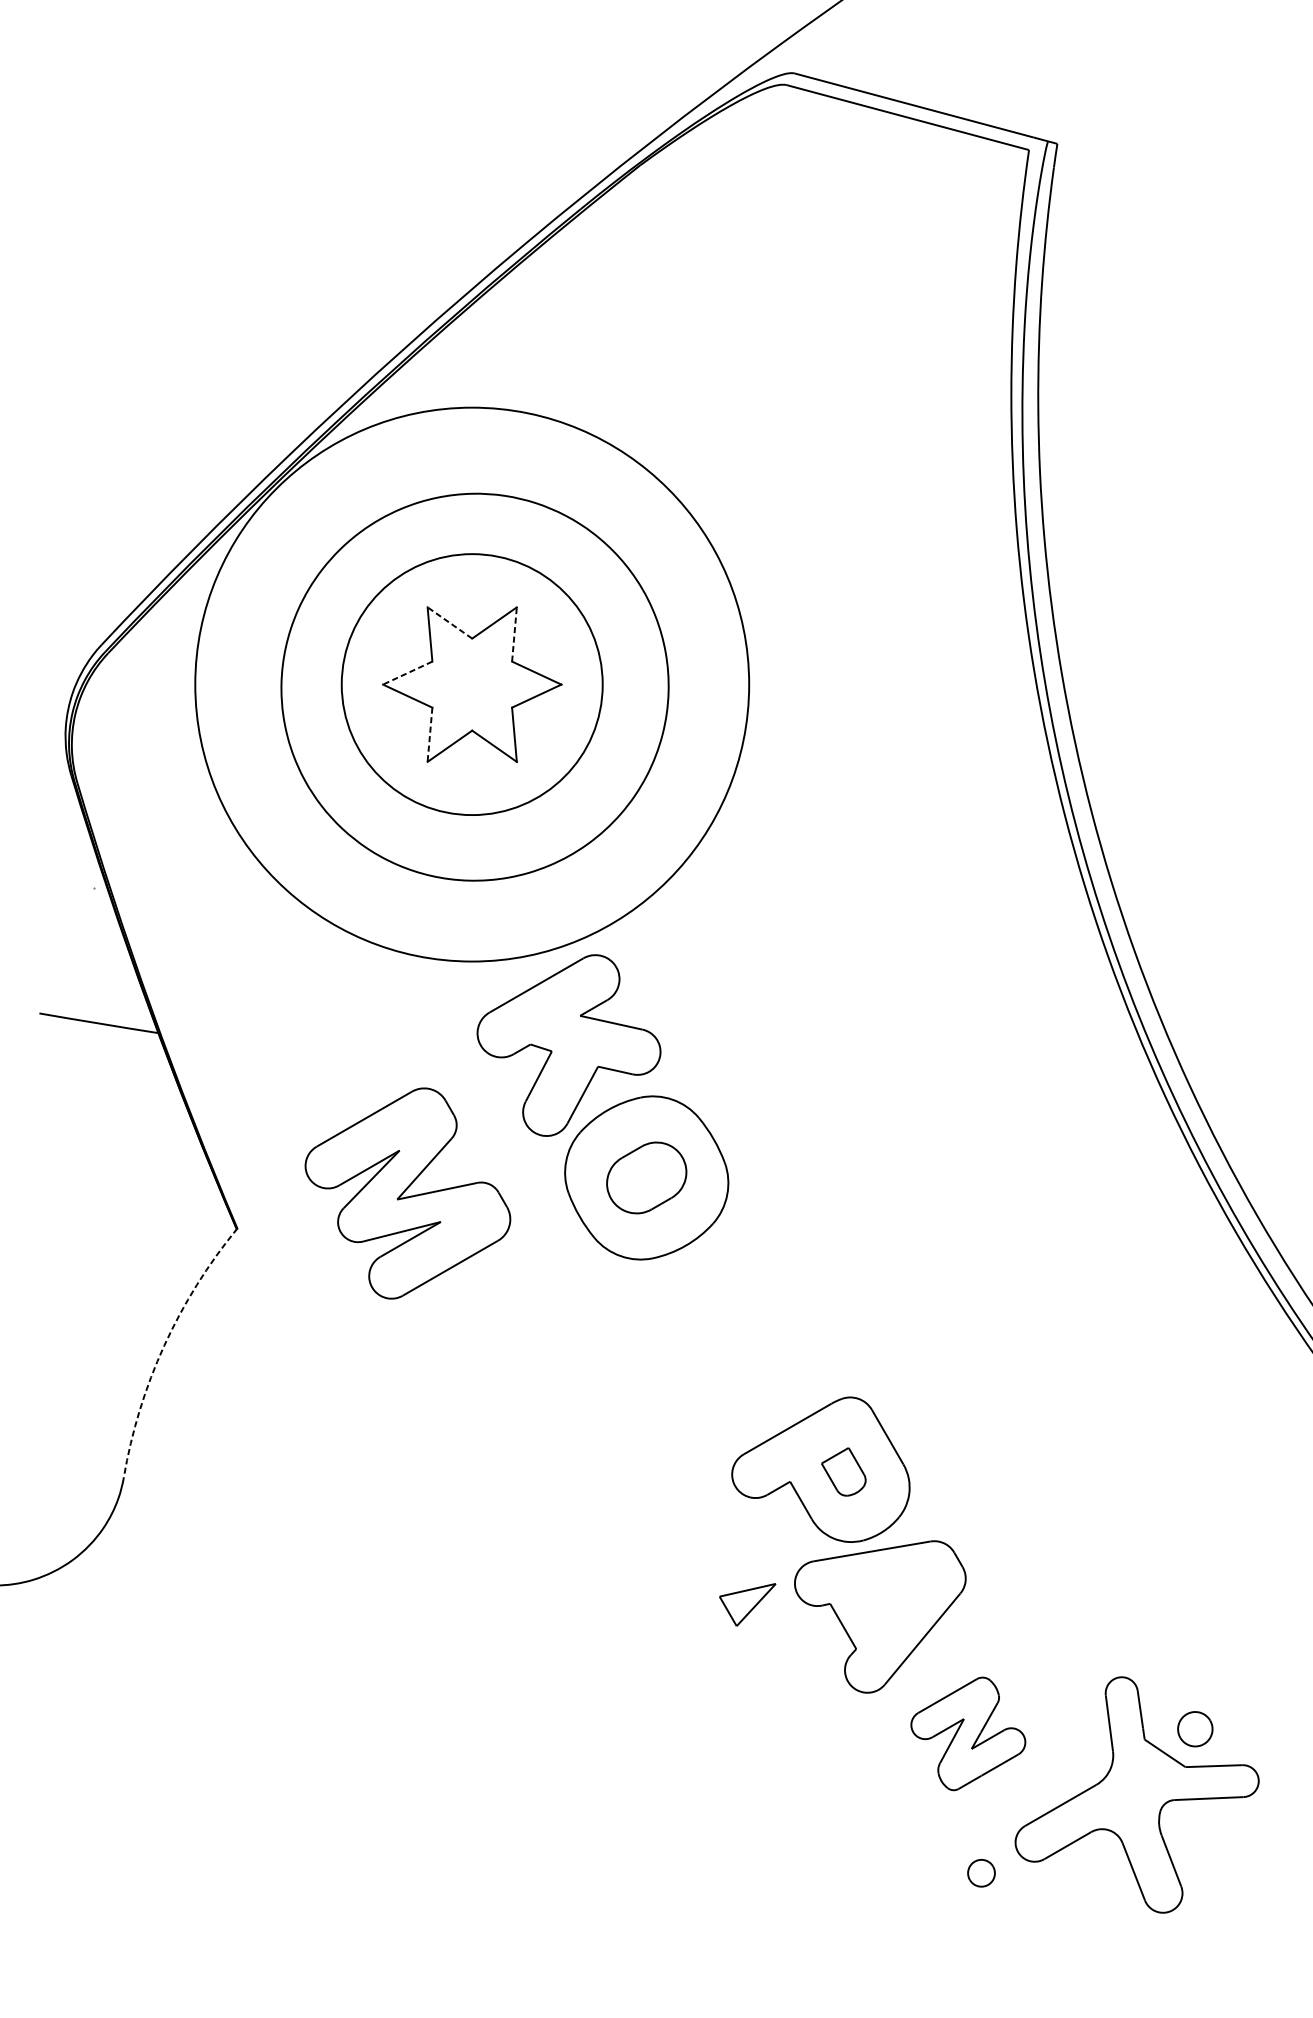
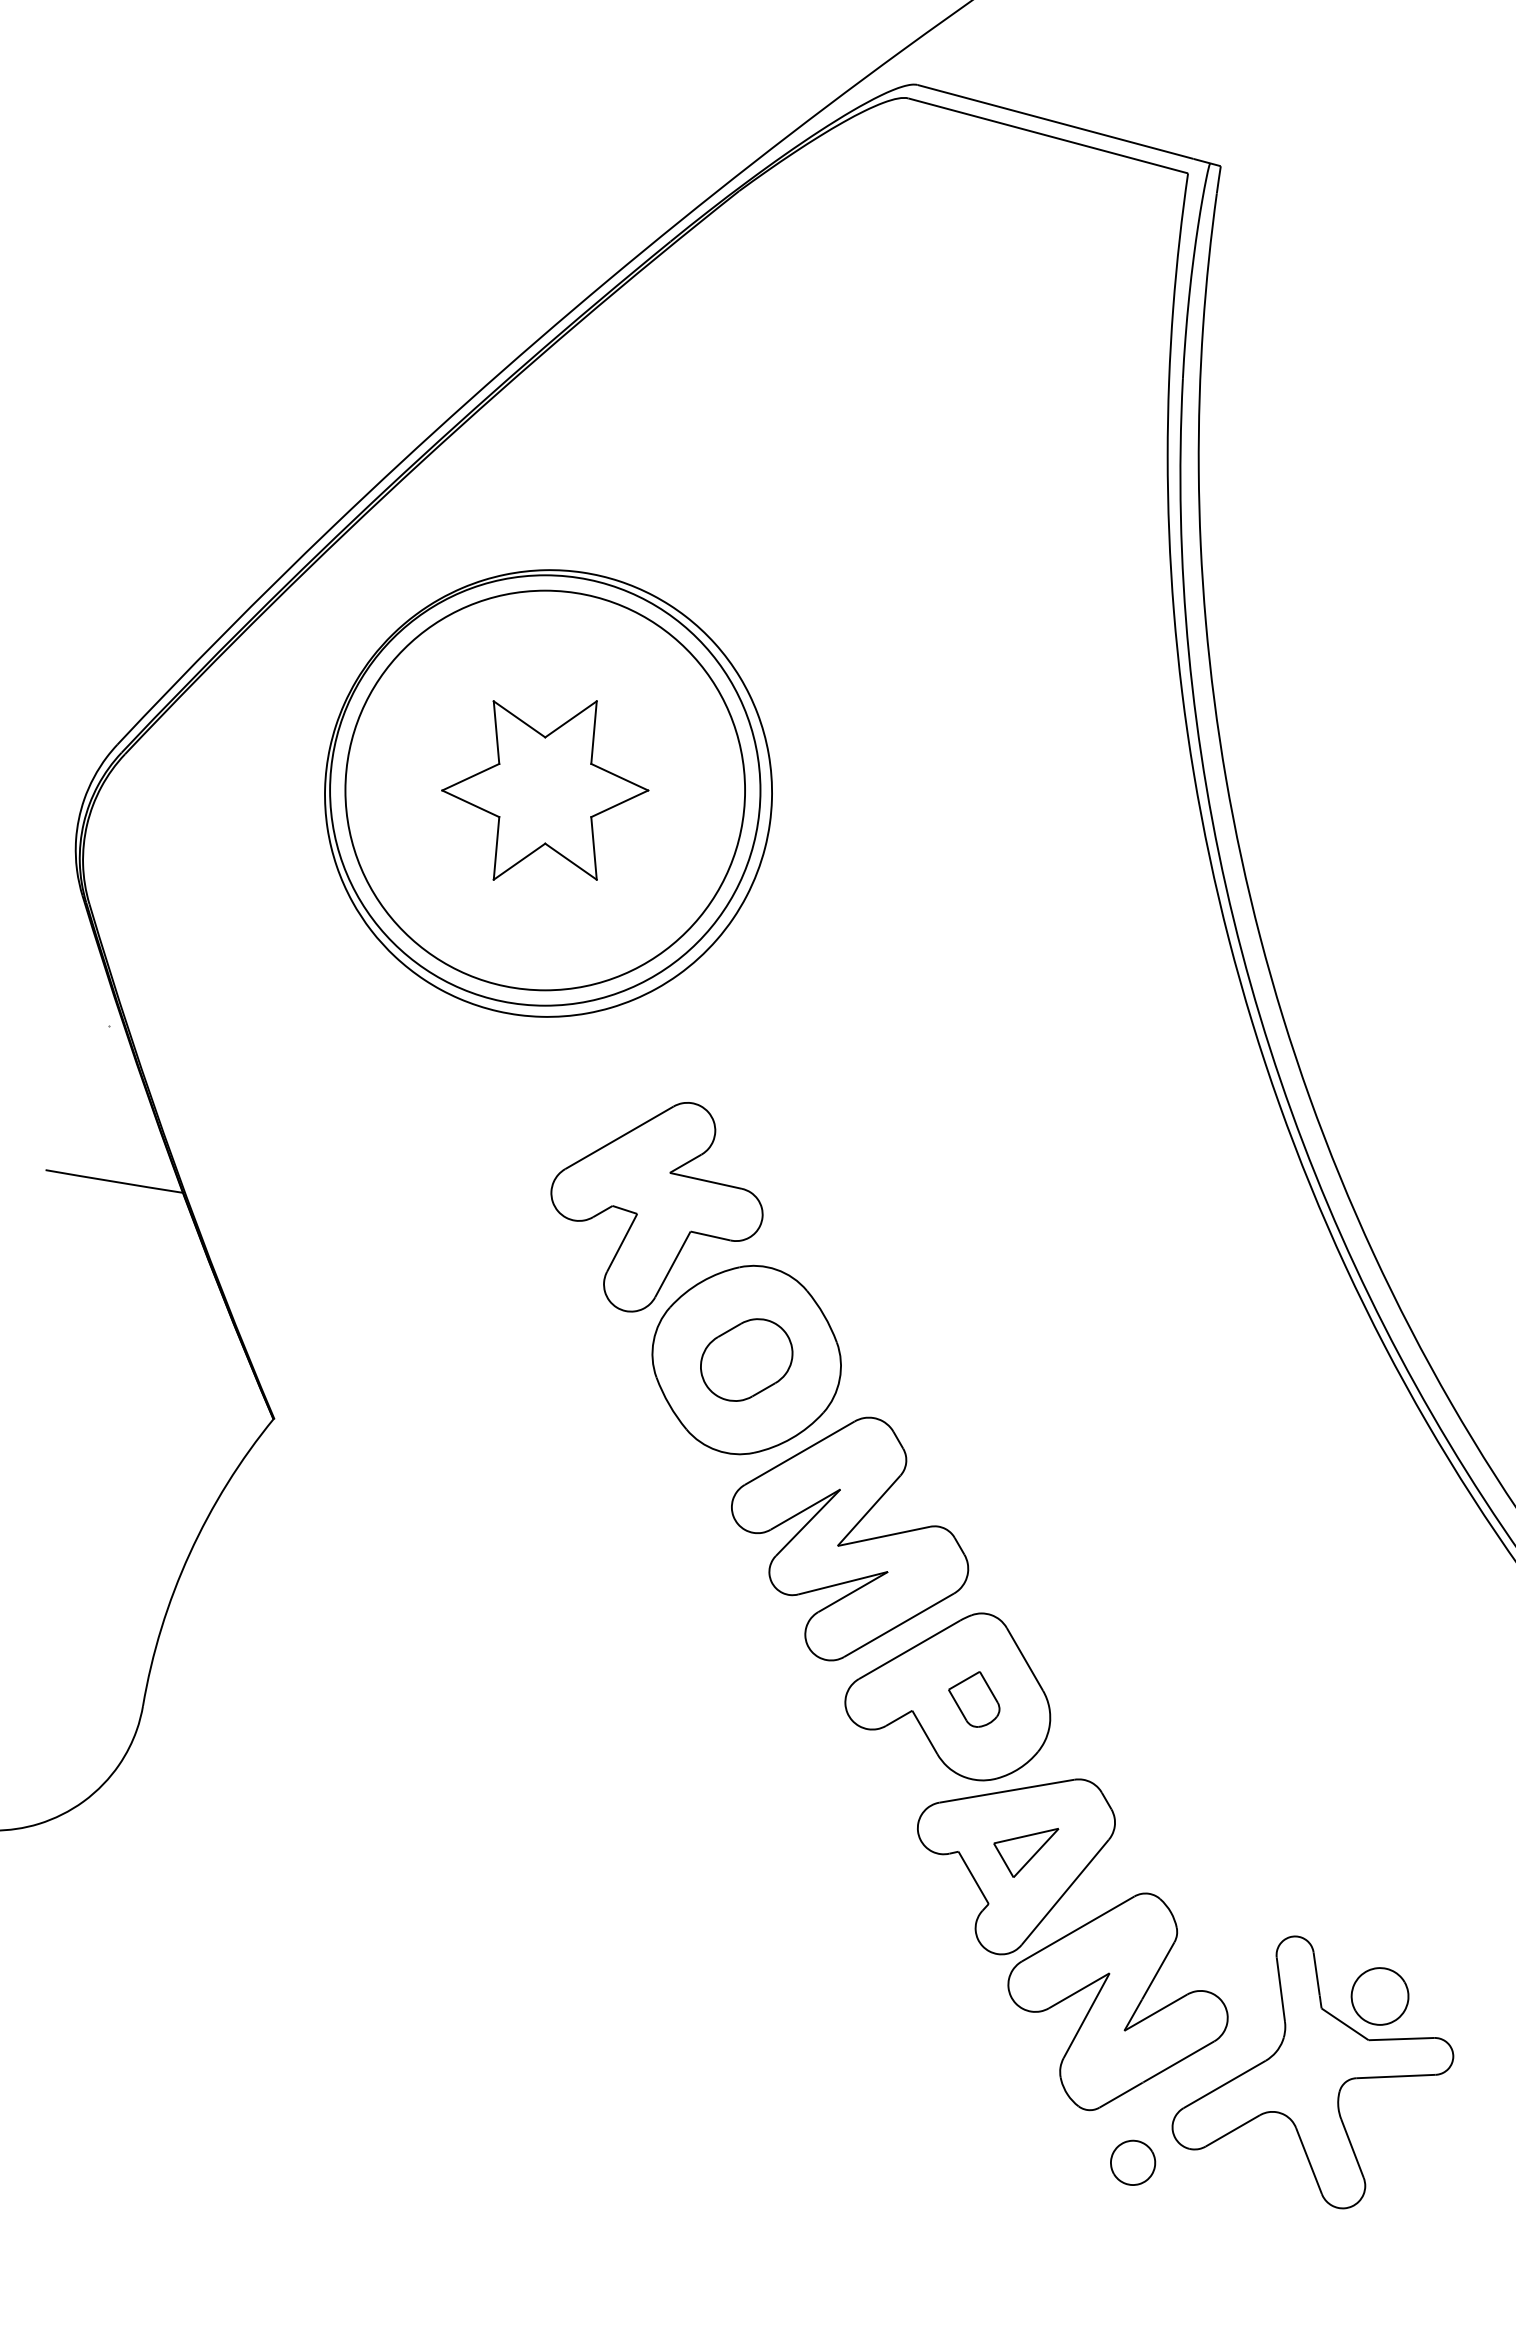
line: (449, 623) -> (519, 719), dashed -> solid
line: (514, 634) -> (594, 732), dashed -> solid
line: (407, 673) -> (470, 777), dashed -> solid
circle: (472, 684) -> (545, 790), size x0.62
circle: (472, 684) -> (545, 790), size x1.43
line: (429, 734) -> (496, 848), dashed -> solid
part: (408, 1193) -> (850, 1538), moved
arc: (164, 1345) -> (189, 1553), dashed -> solid
part: (747, 1604) -> (1026, 1852), moved
part: (1194, 1729) -> (1379, 1996), size x1.43
part: (967, 1733) -> (1117, 2001), size x1.67
part: (981, 1873) -> (1133, 2162), size x1.43

